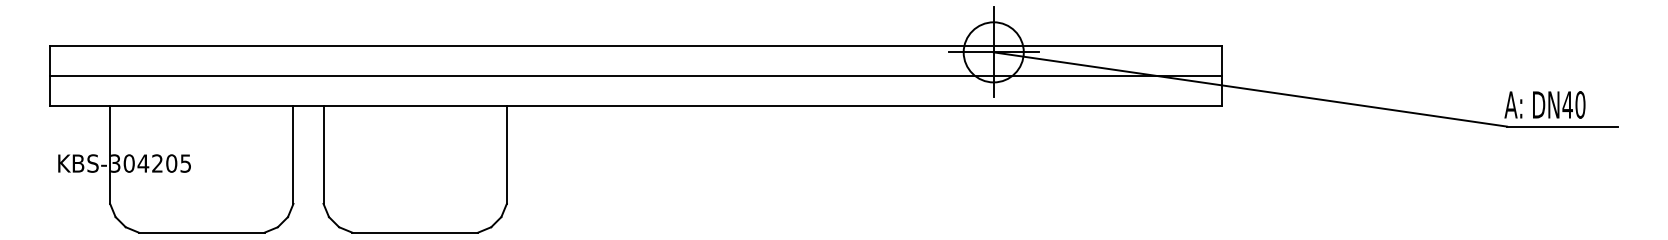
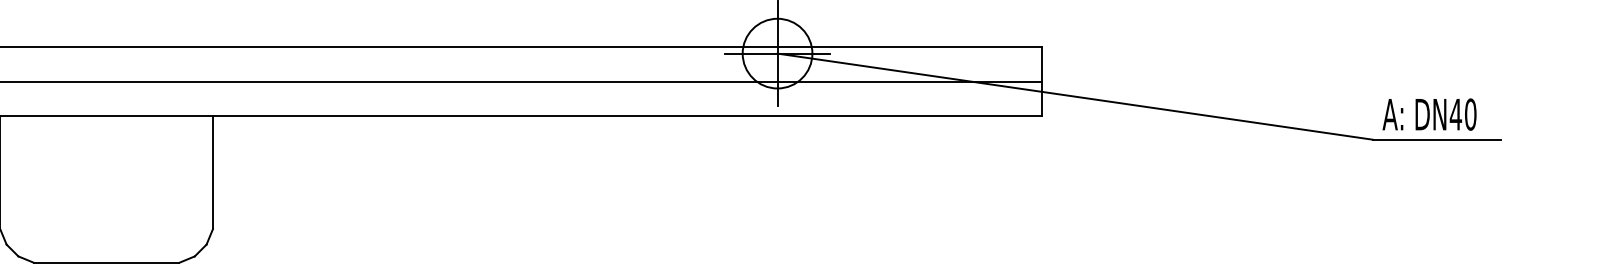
text: (1544, 104) -> (1429, 114), moved

